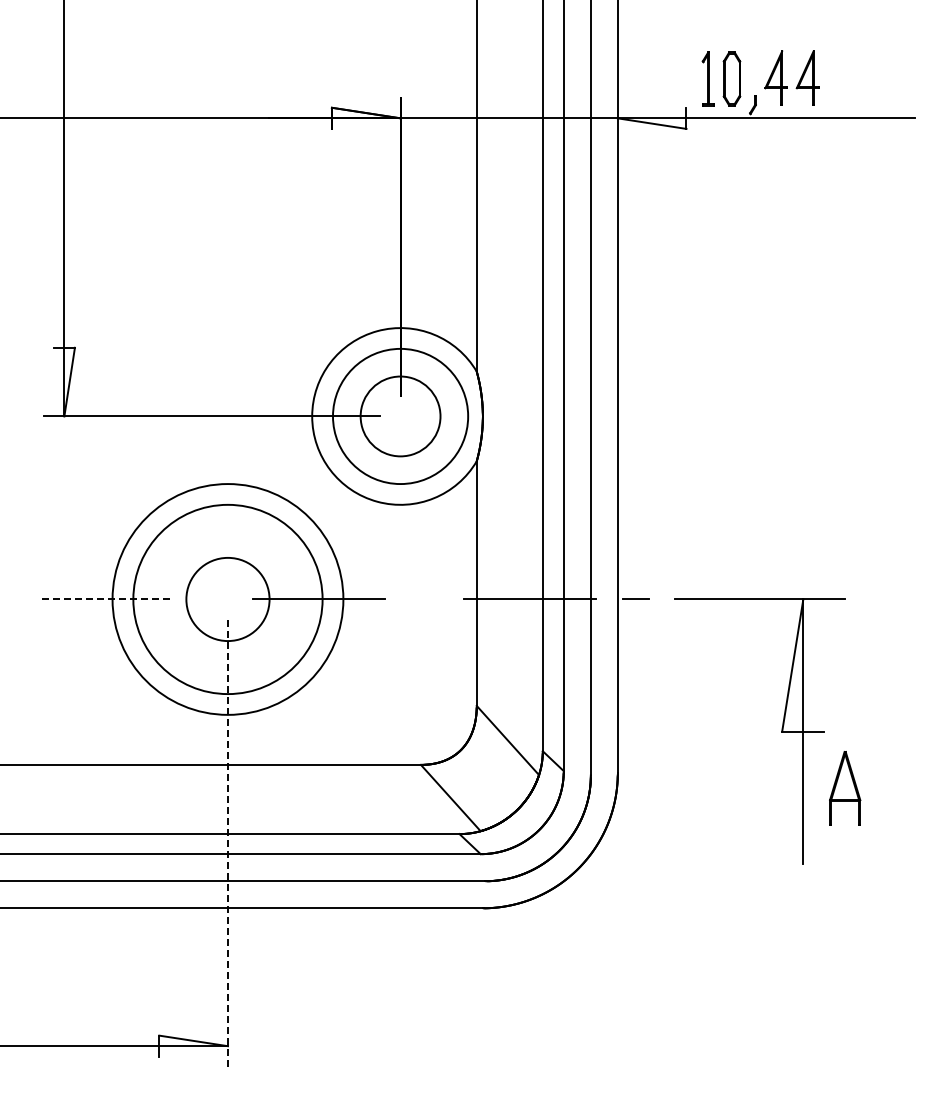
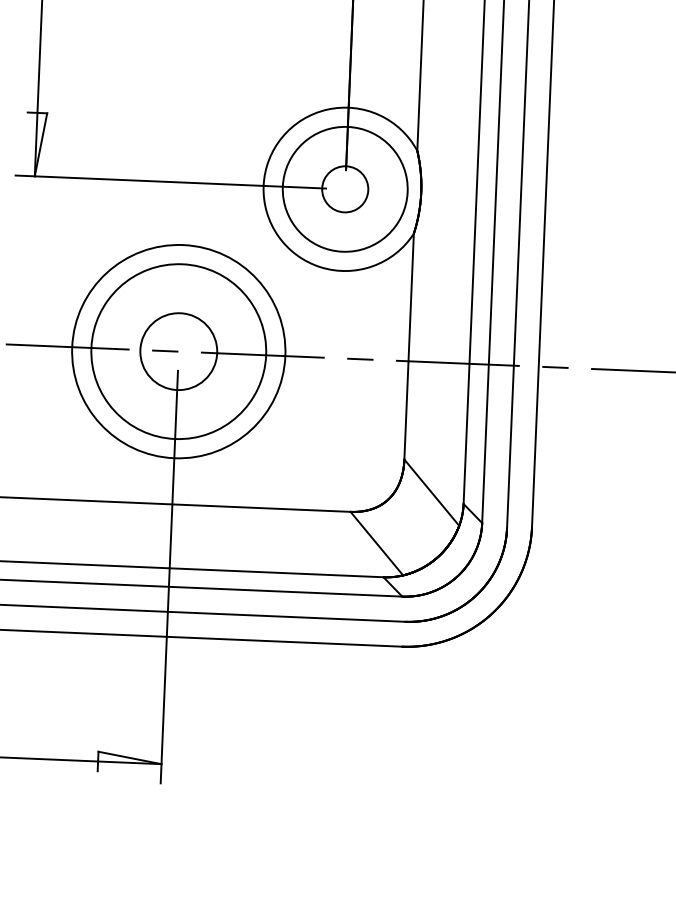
circle: (400, 416) -> (345, 189), size x0.62
line: (213, 598) -> (165, 350), added
line: (424, 598) -> (360, 358), added
line: (108, 599) -> (68, 347), dashed -> solid
line: (227, 844) -> (168, 577), dashed -> solid

